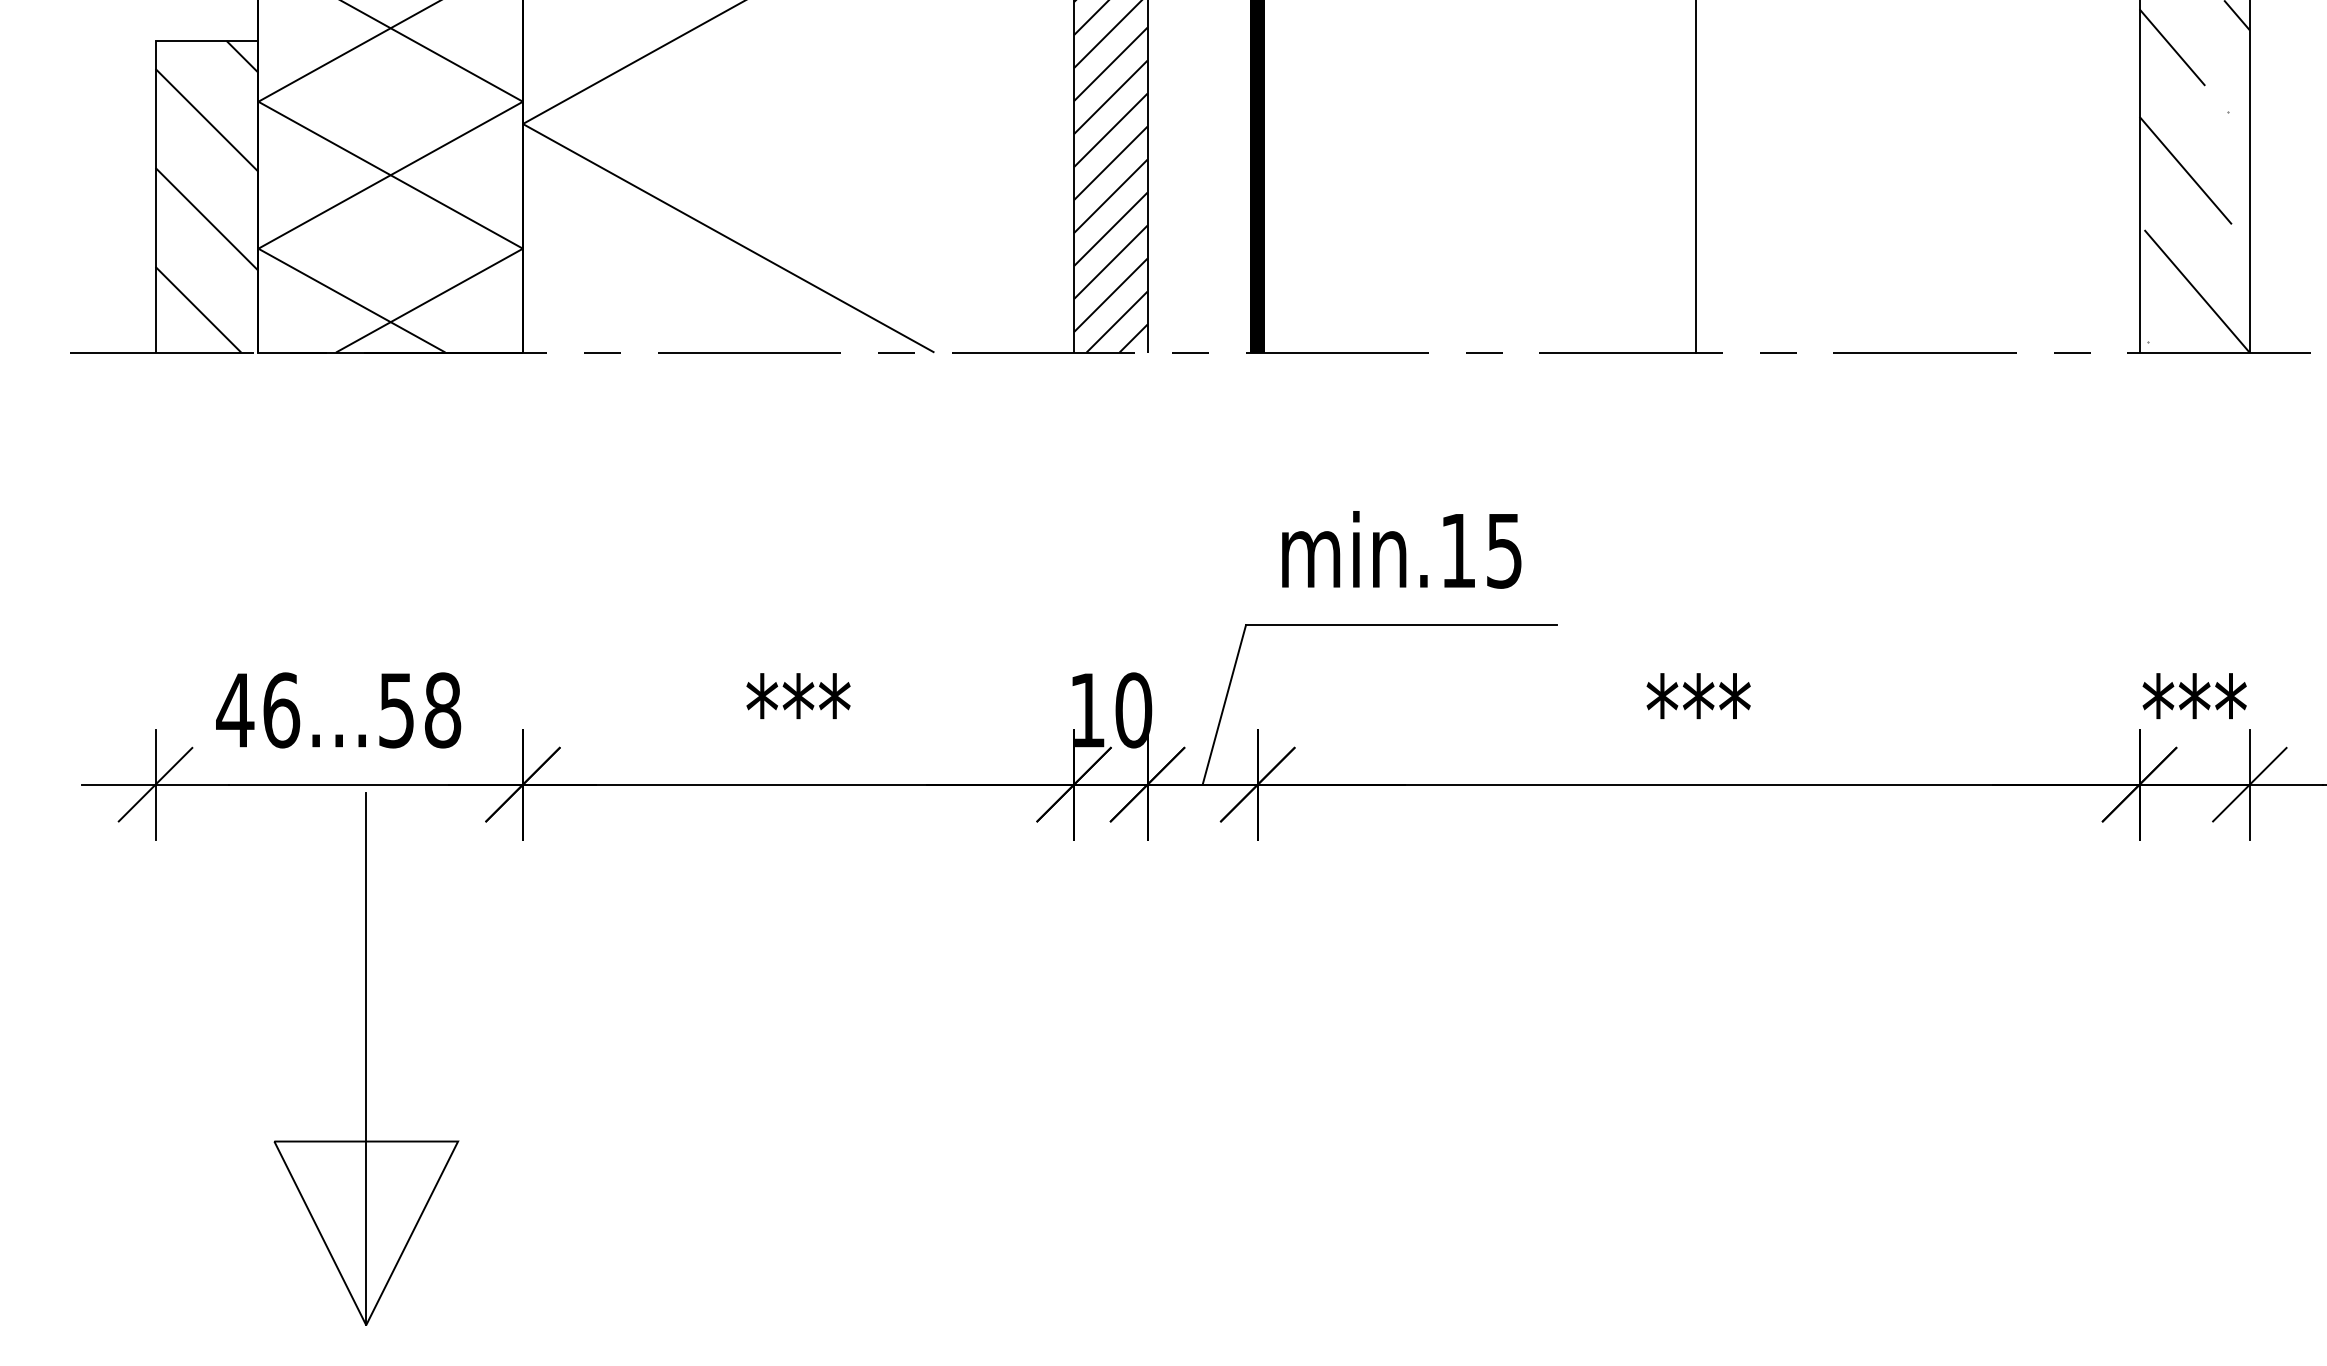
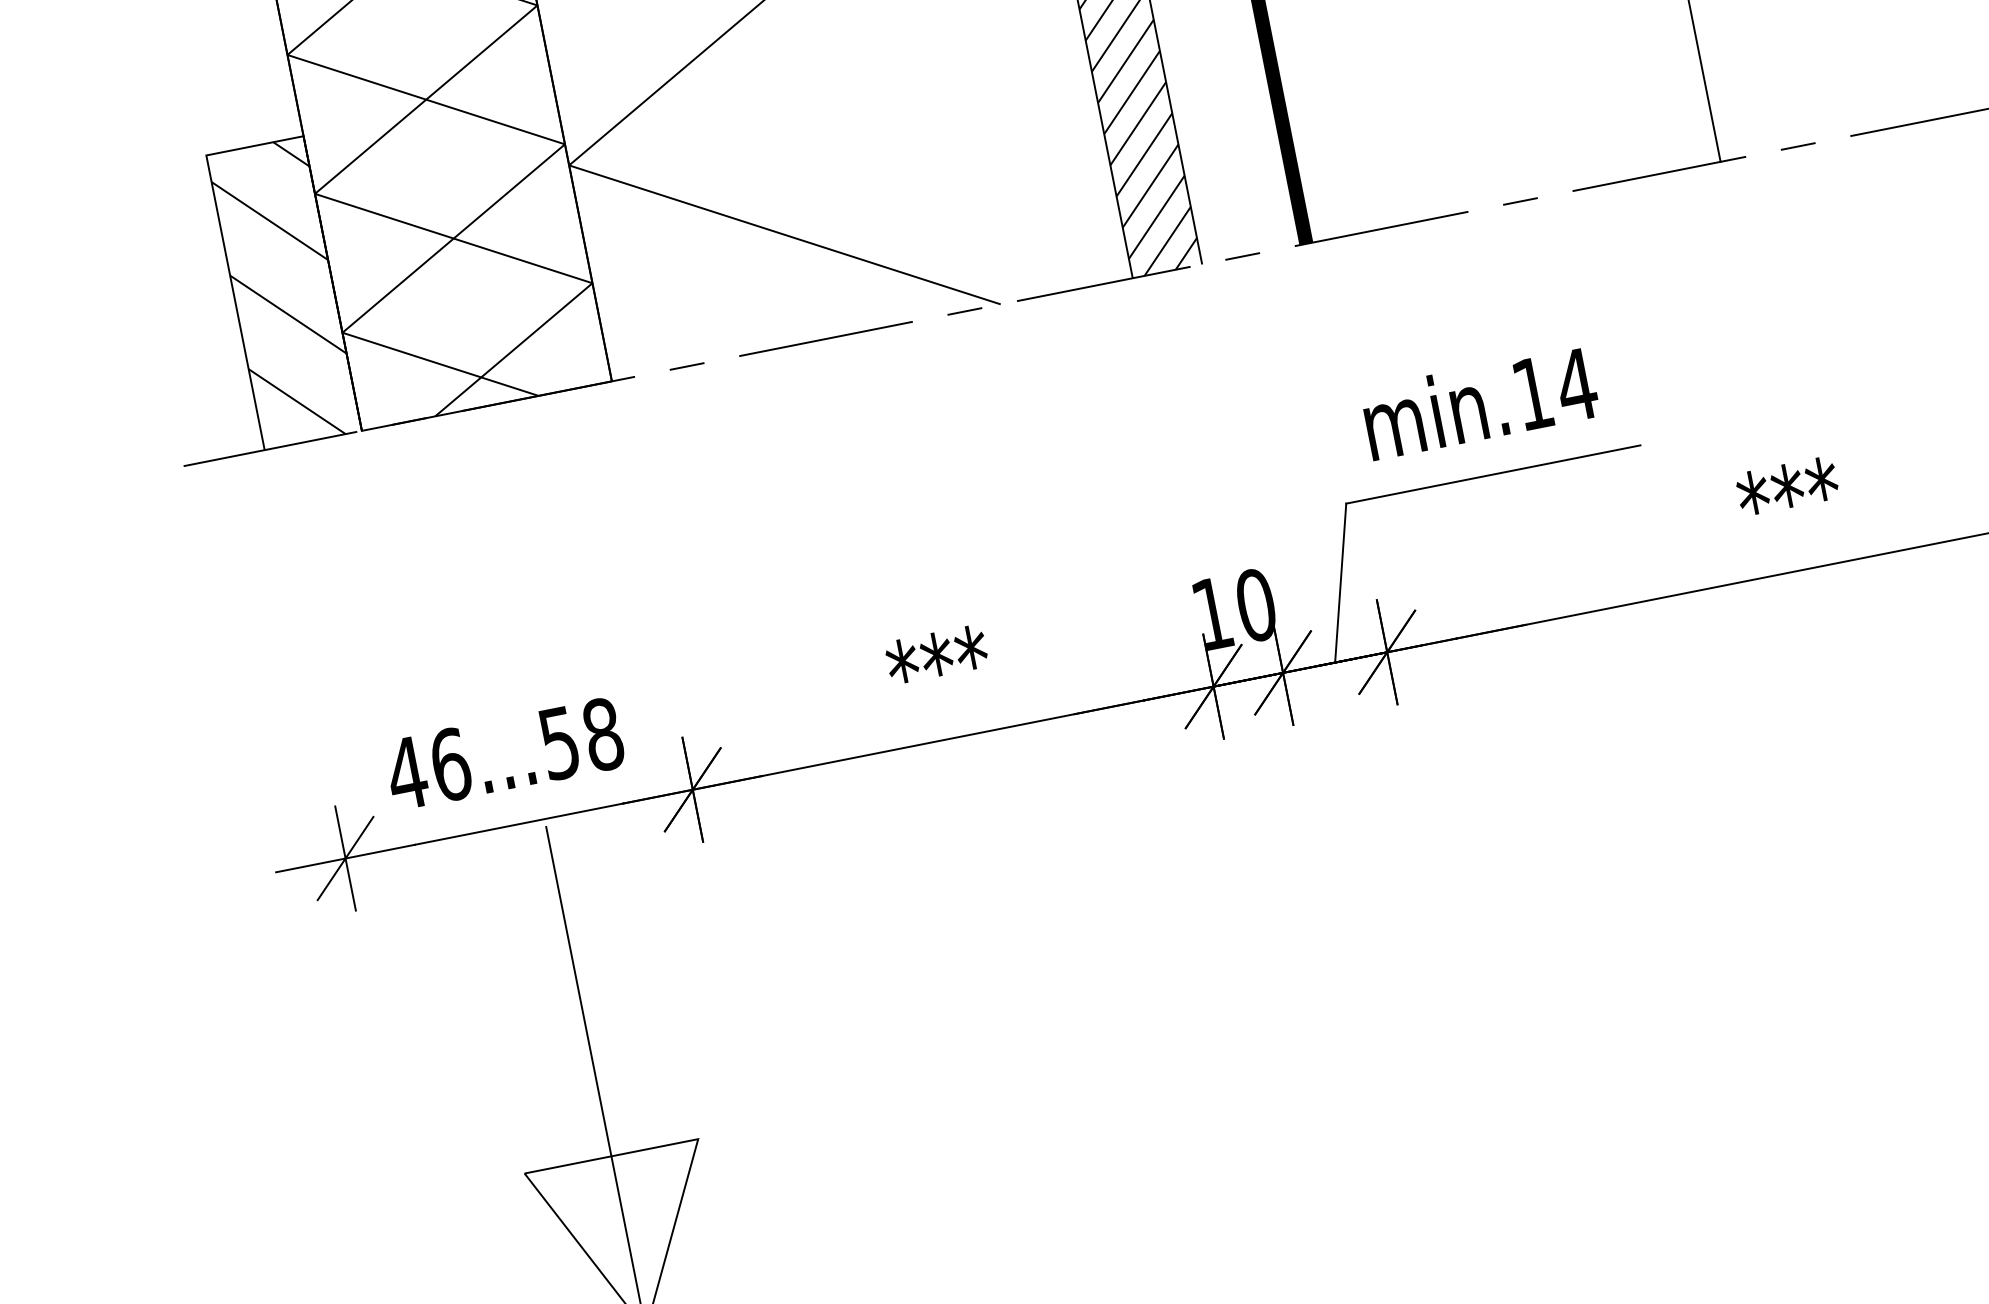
text: (1504, 551) -> (1576, 385), min.15 -> min.14

